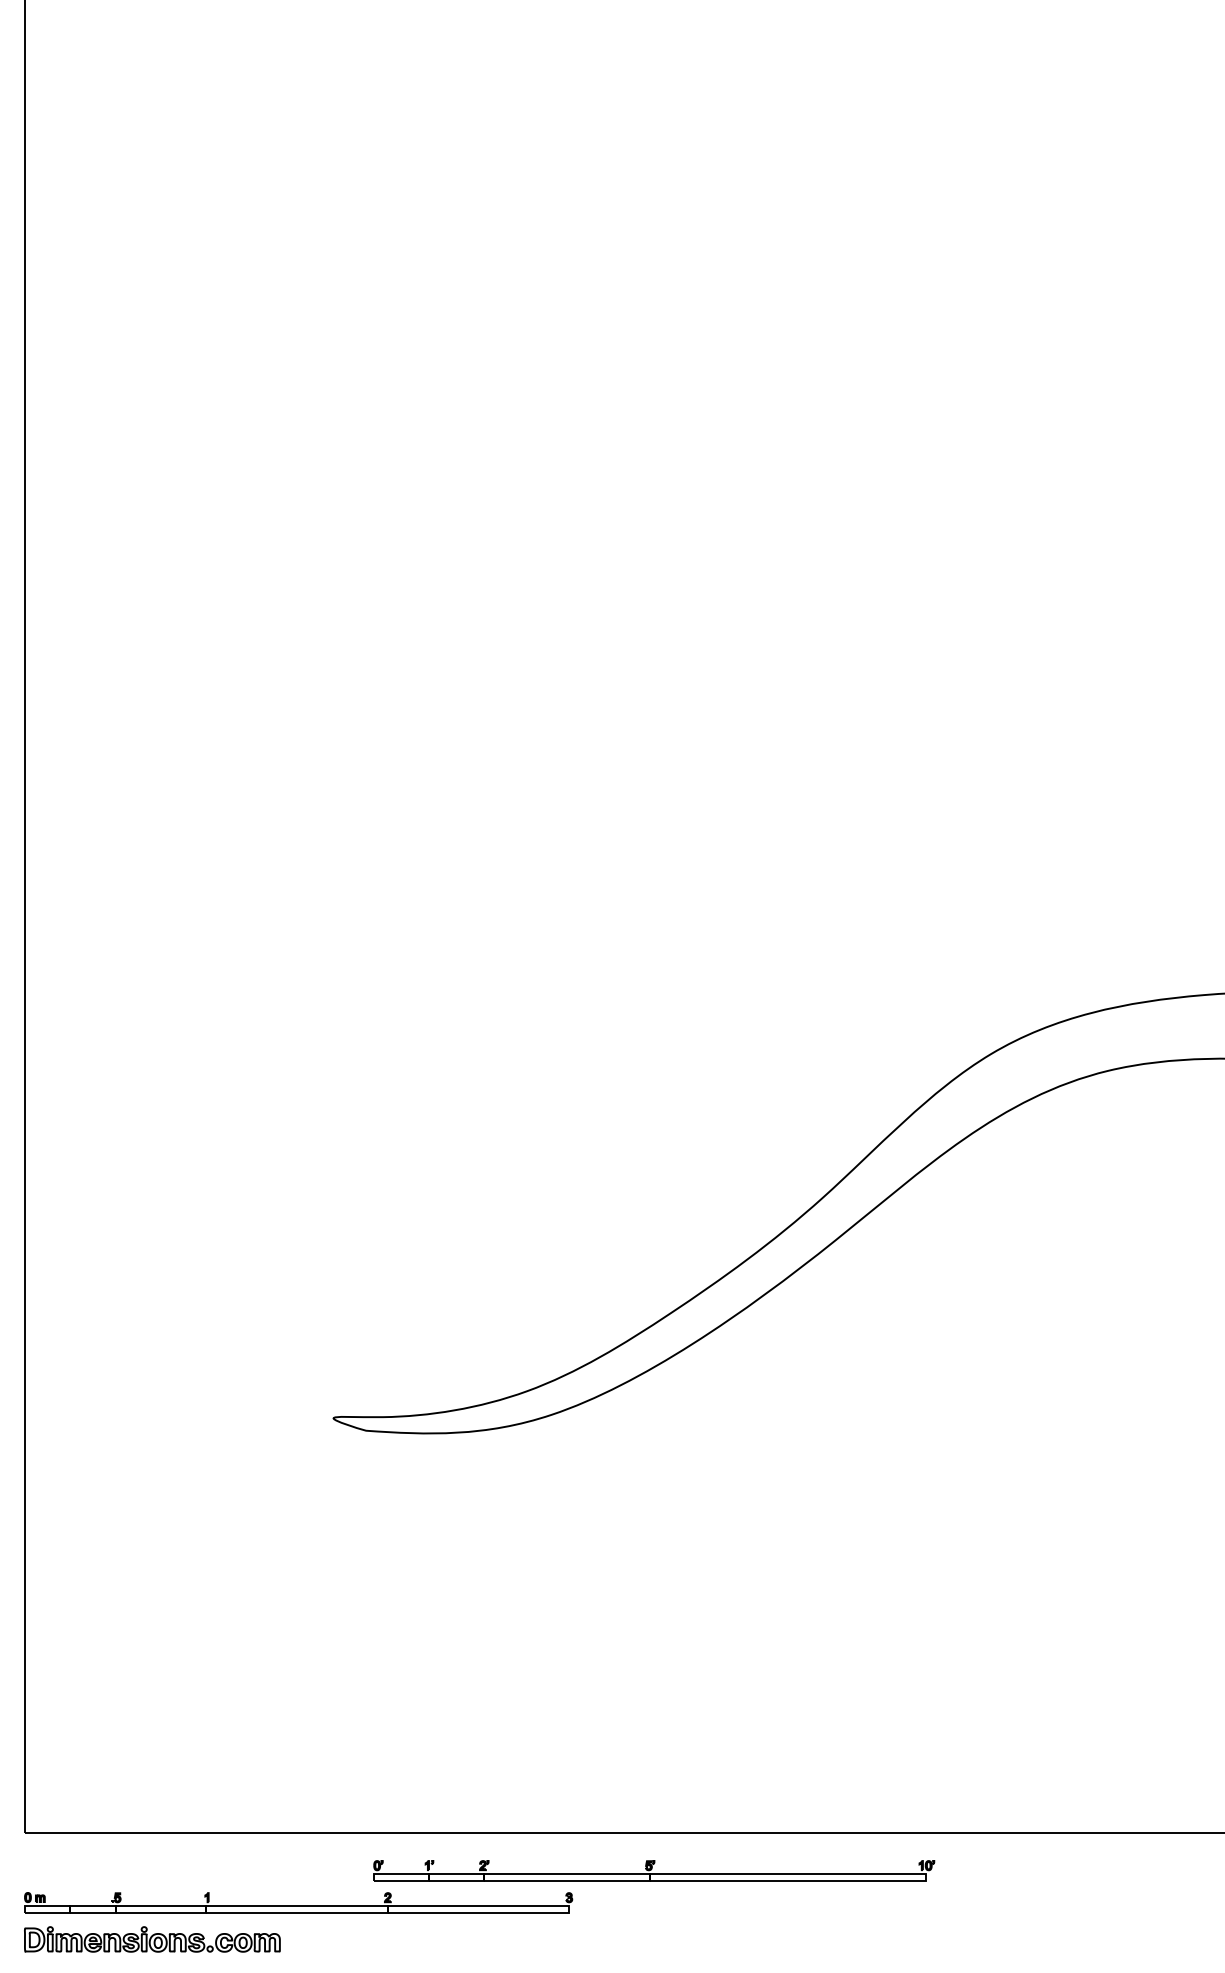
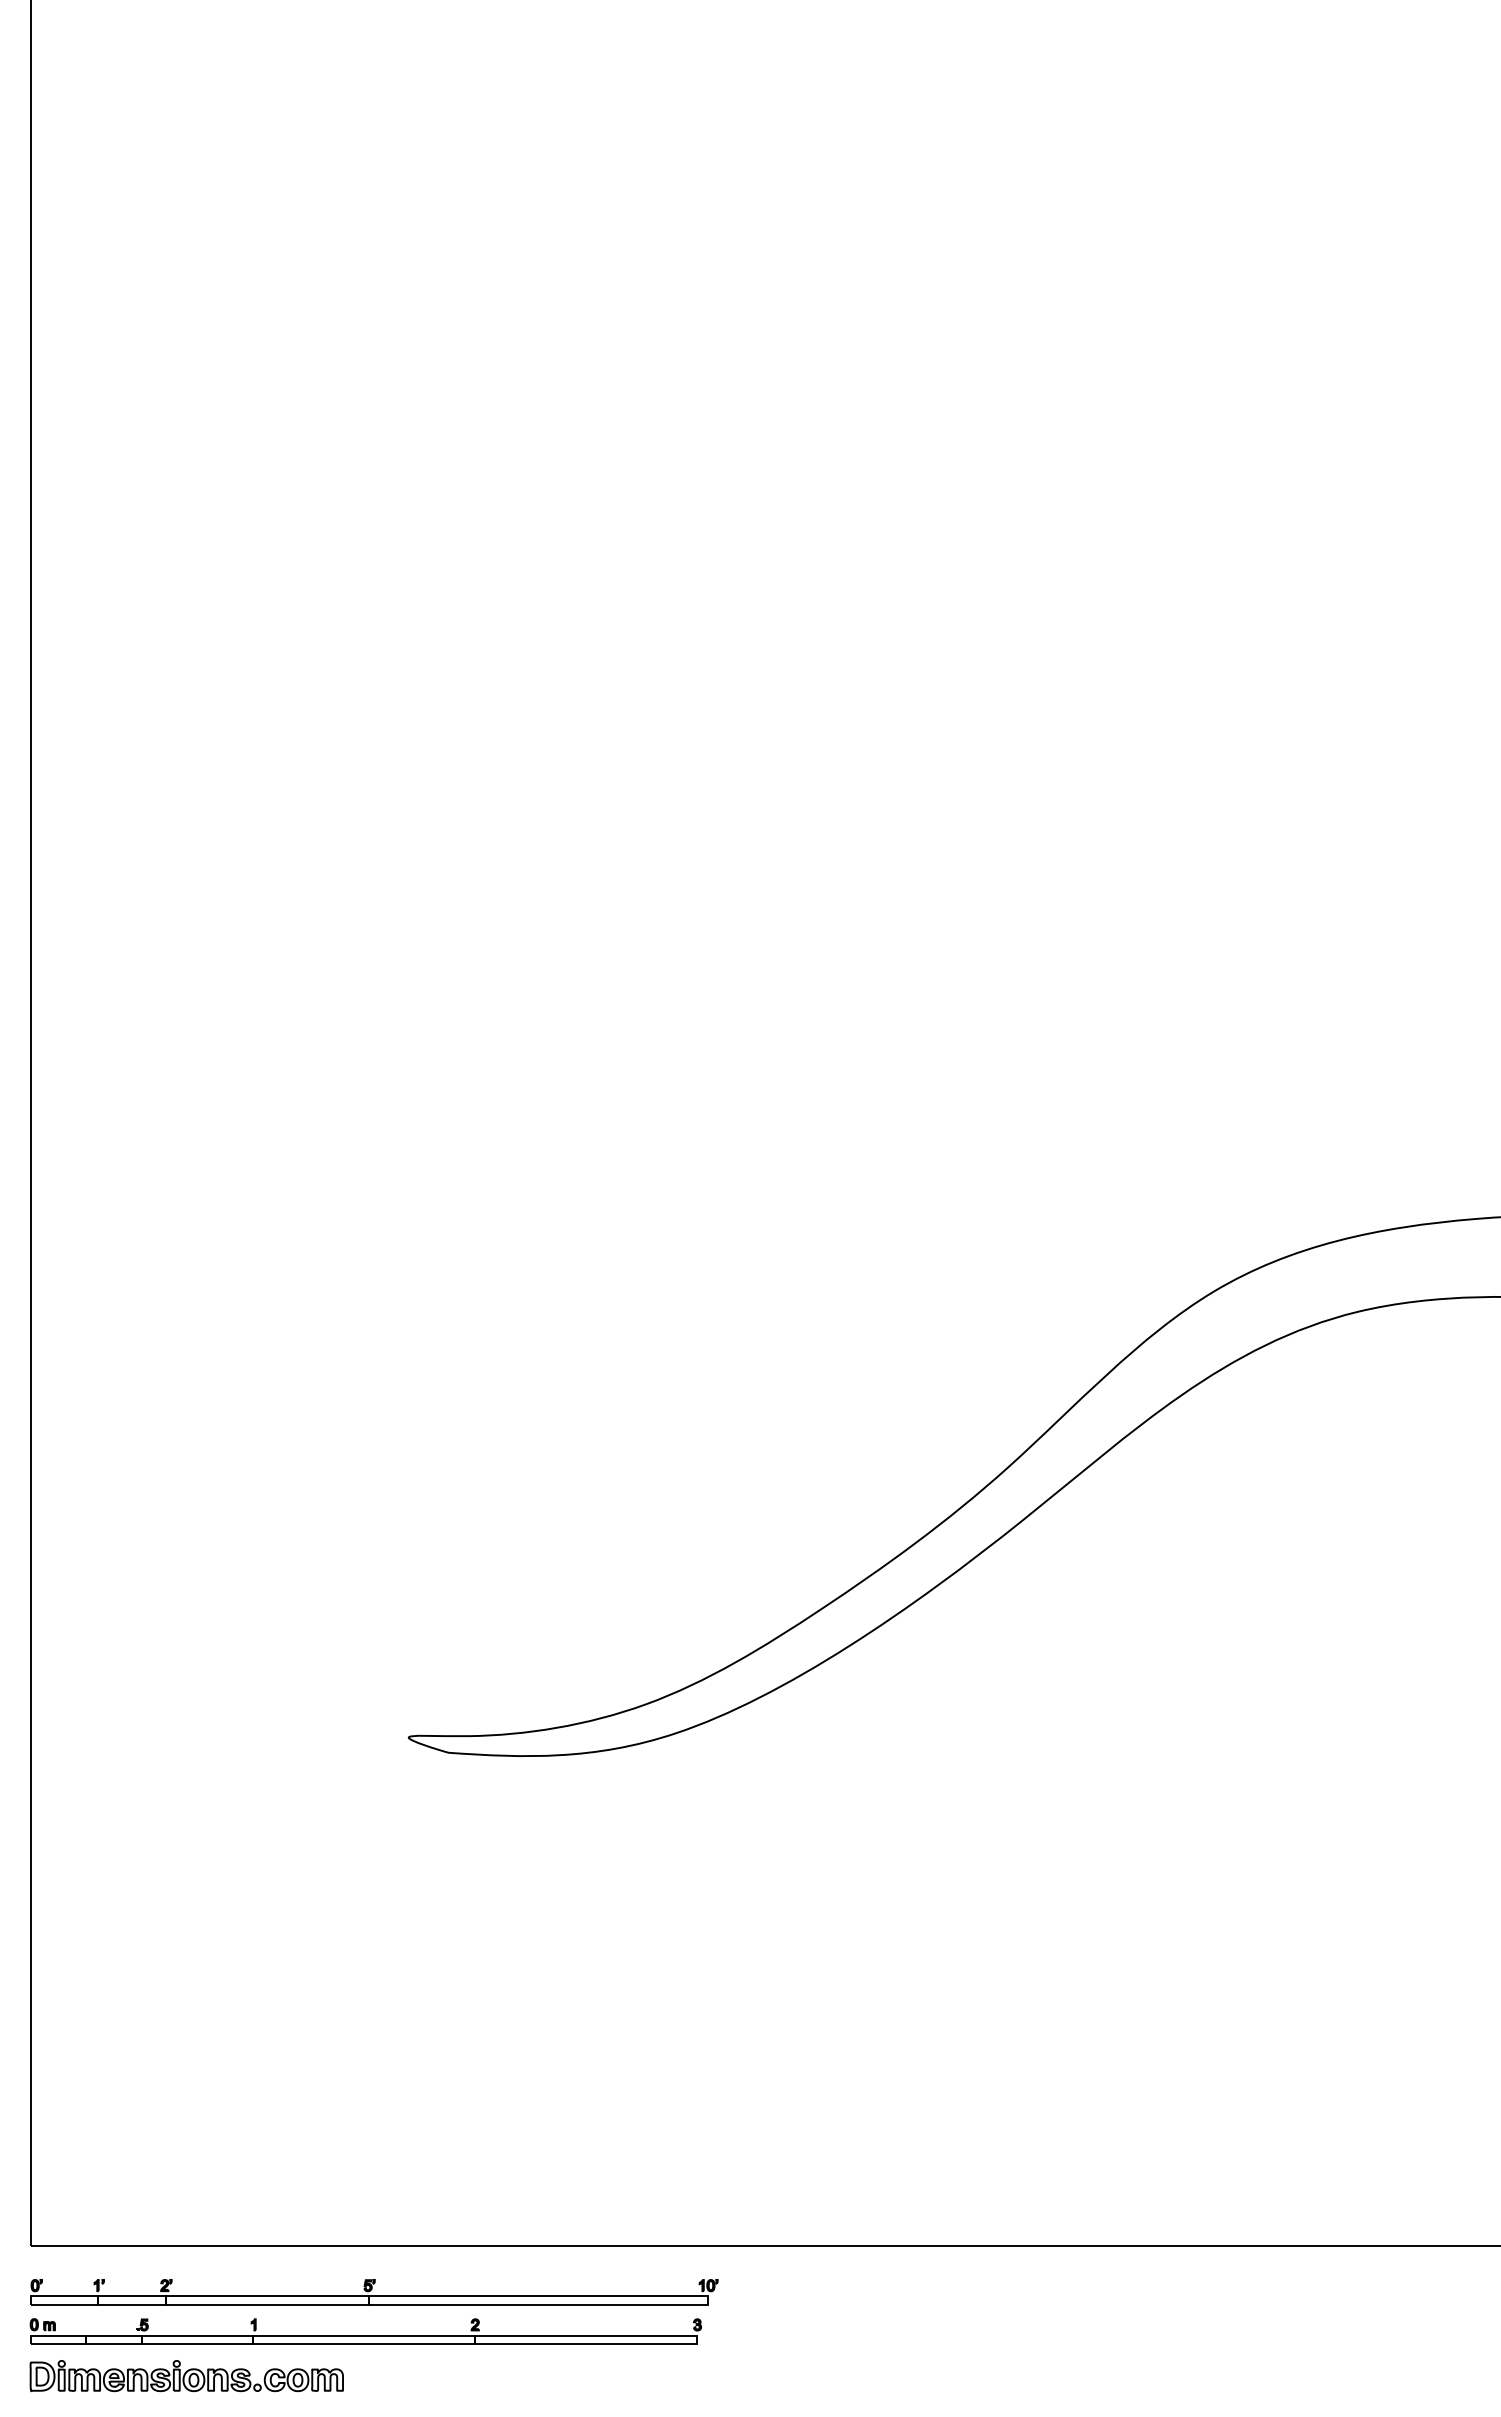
part: (654, 1871) -> (374, 2292), moved

